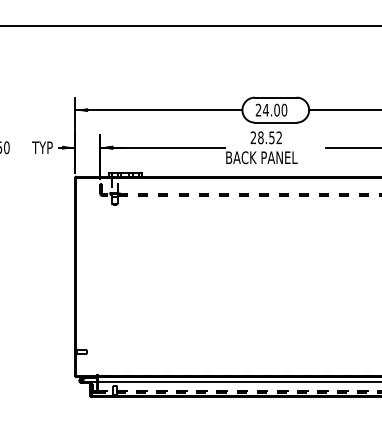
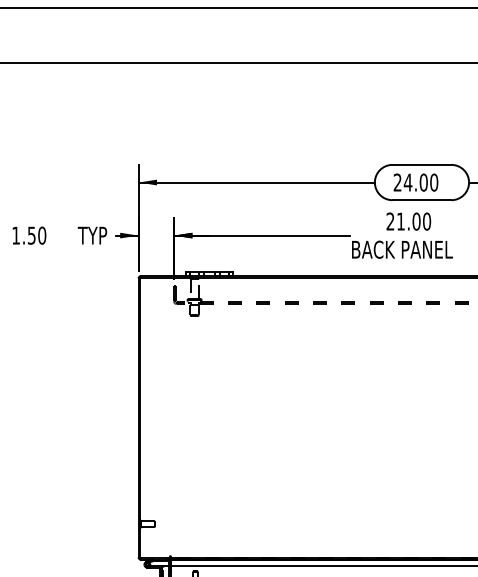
text: (270, 137) -> (414, 221), 28.52 -> 21.00

